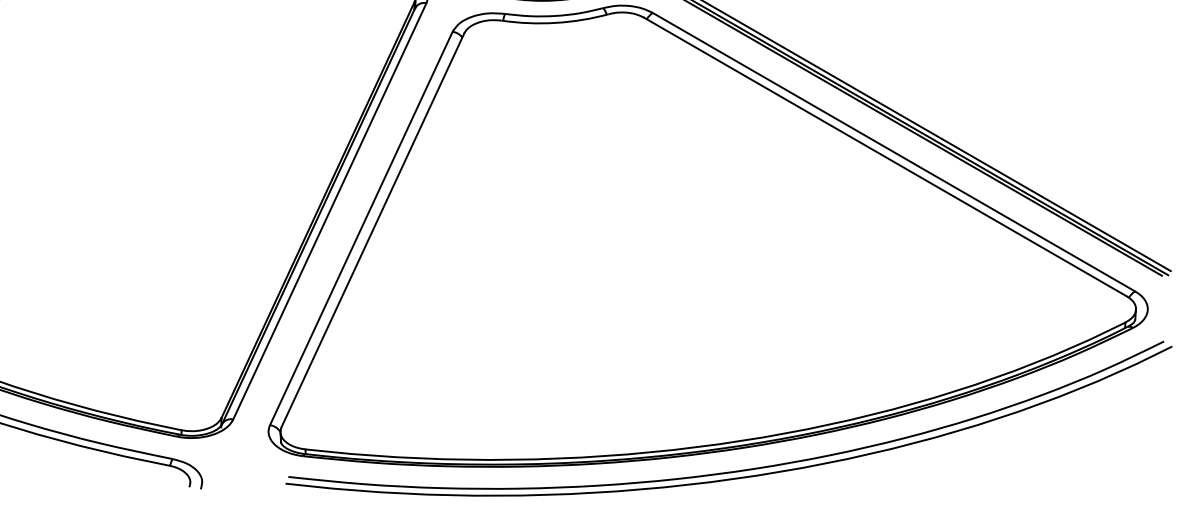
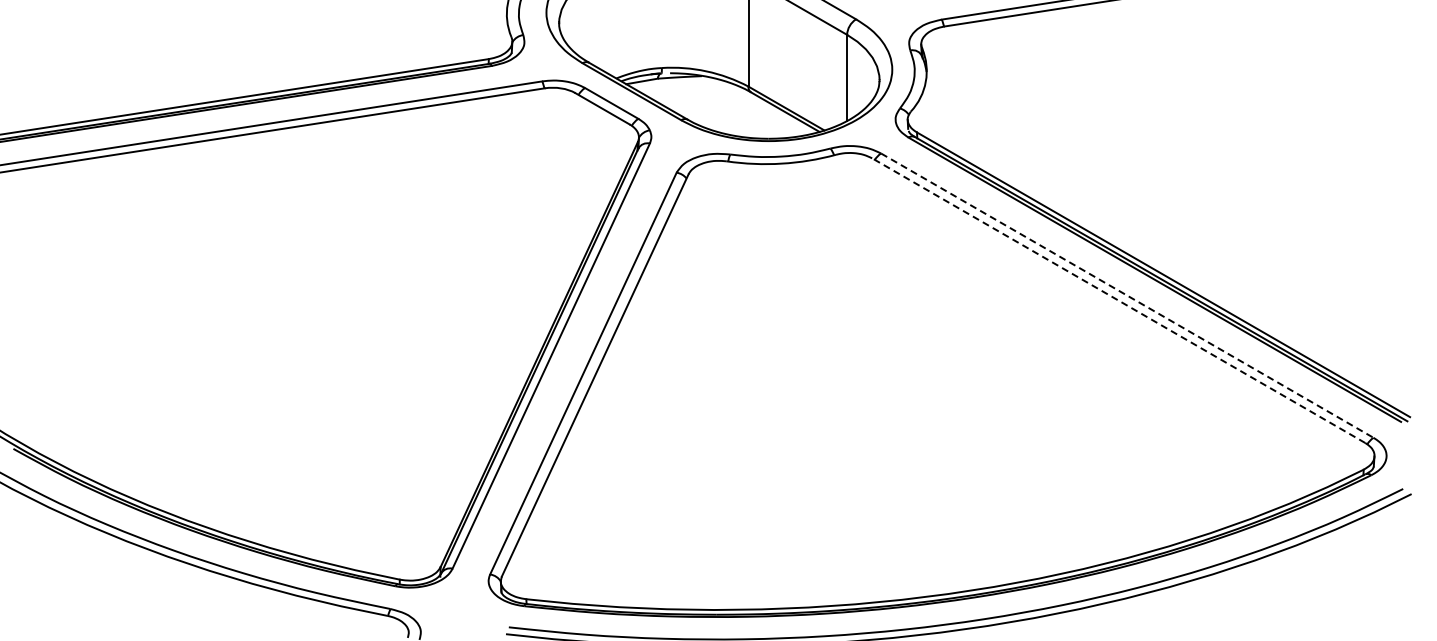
line: (894, 152) -> (1127, 295), solid -> dashed
line: (885, 156) -> (1118, 300), solid -> dashed

